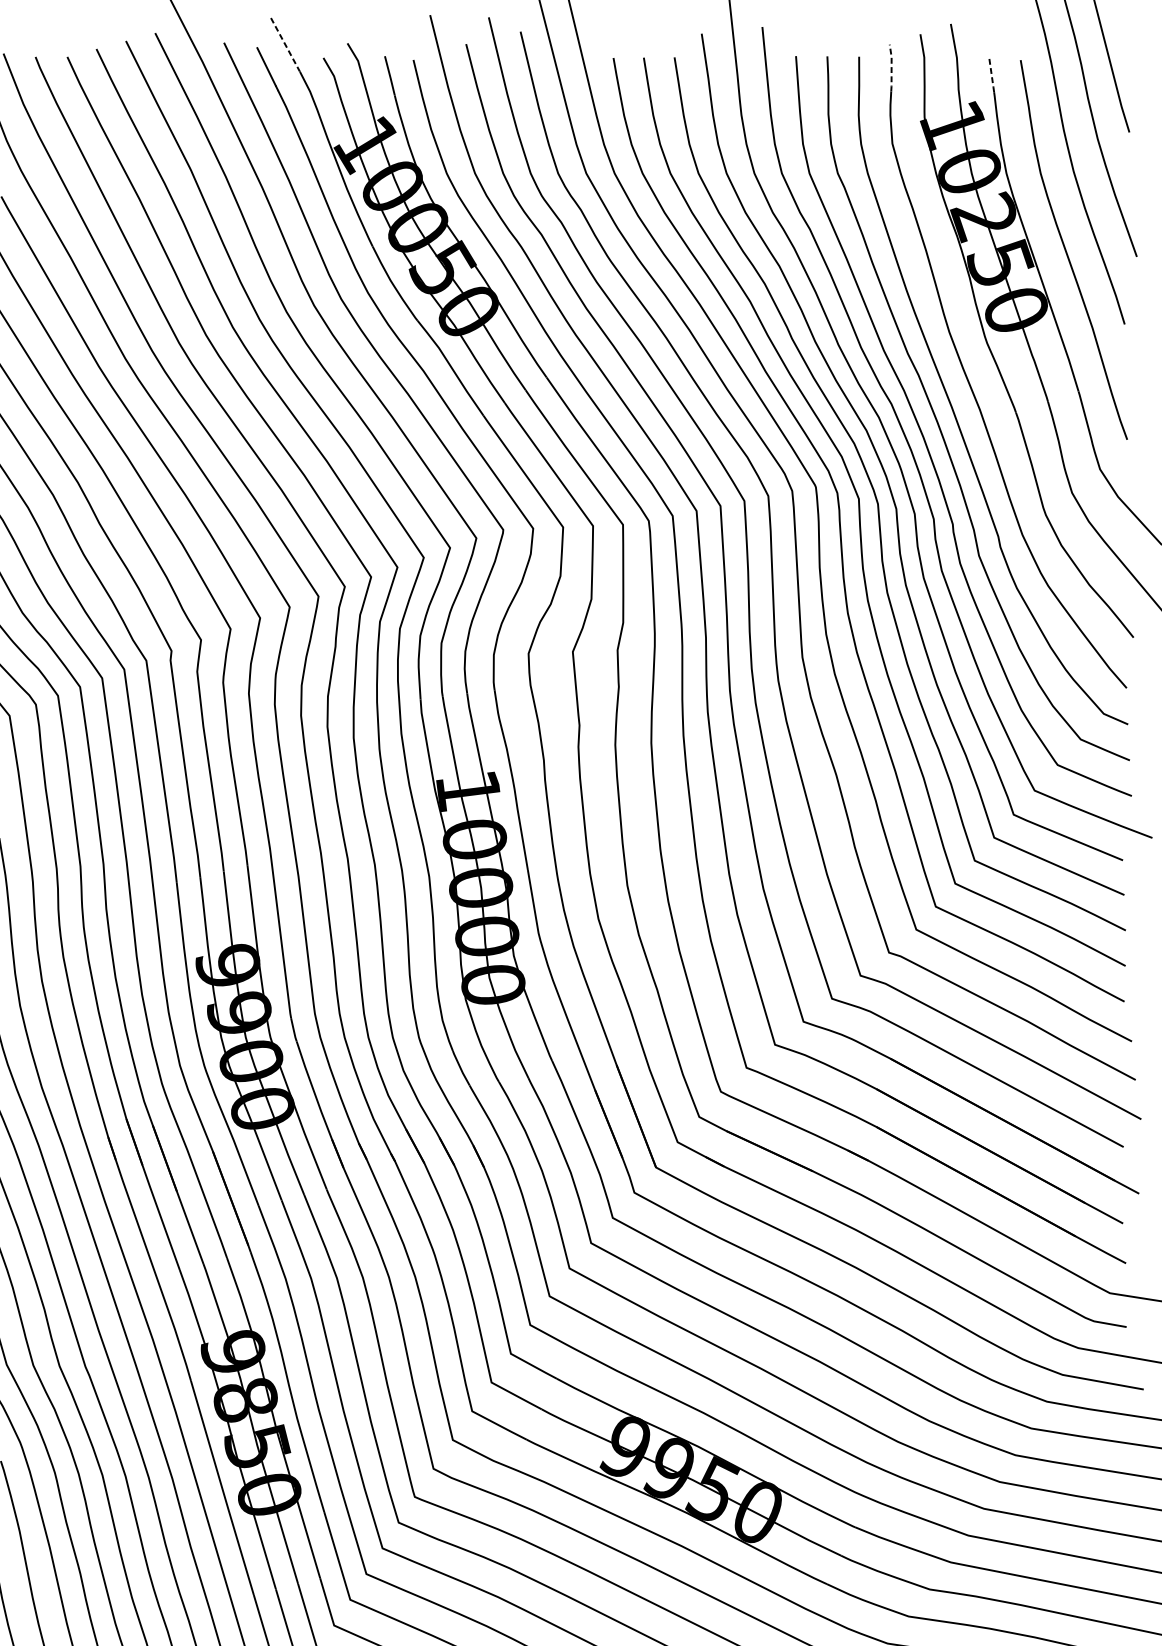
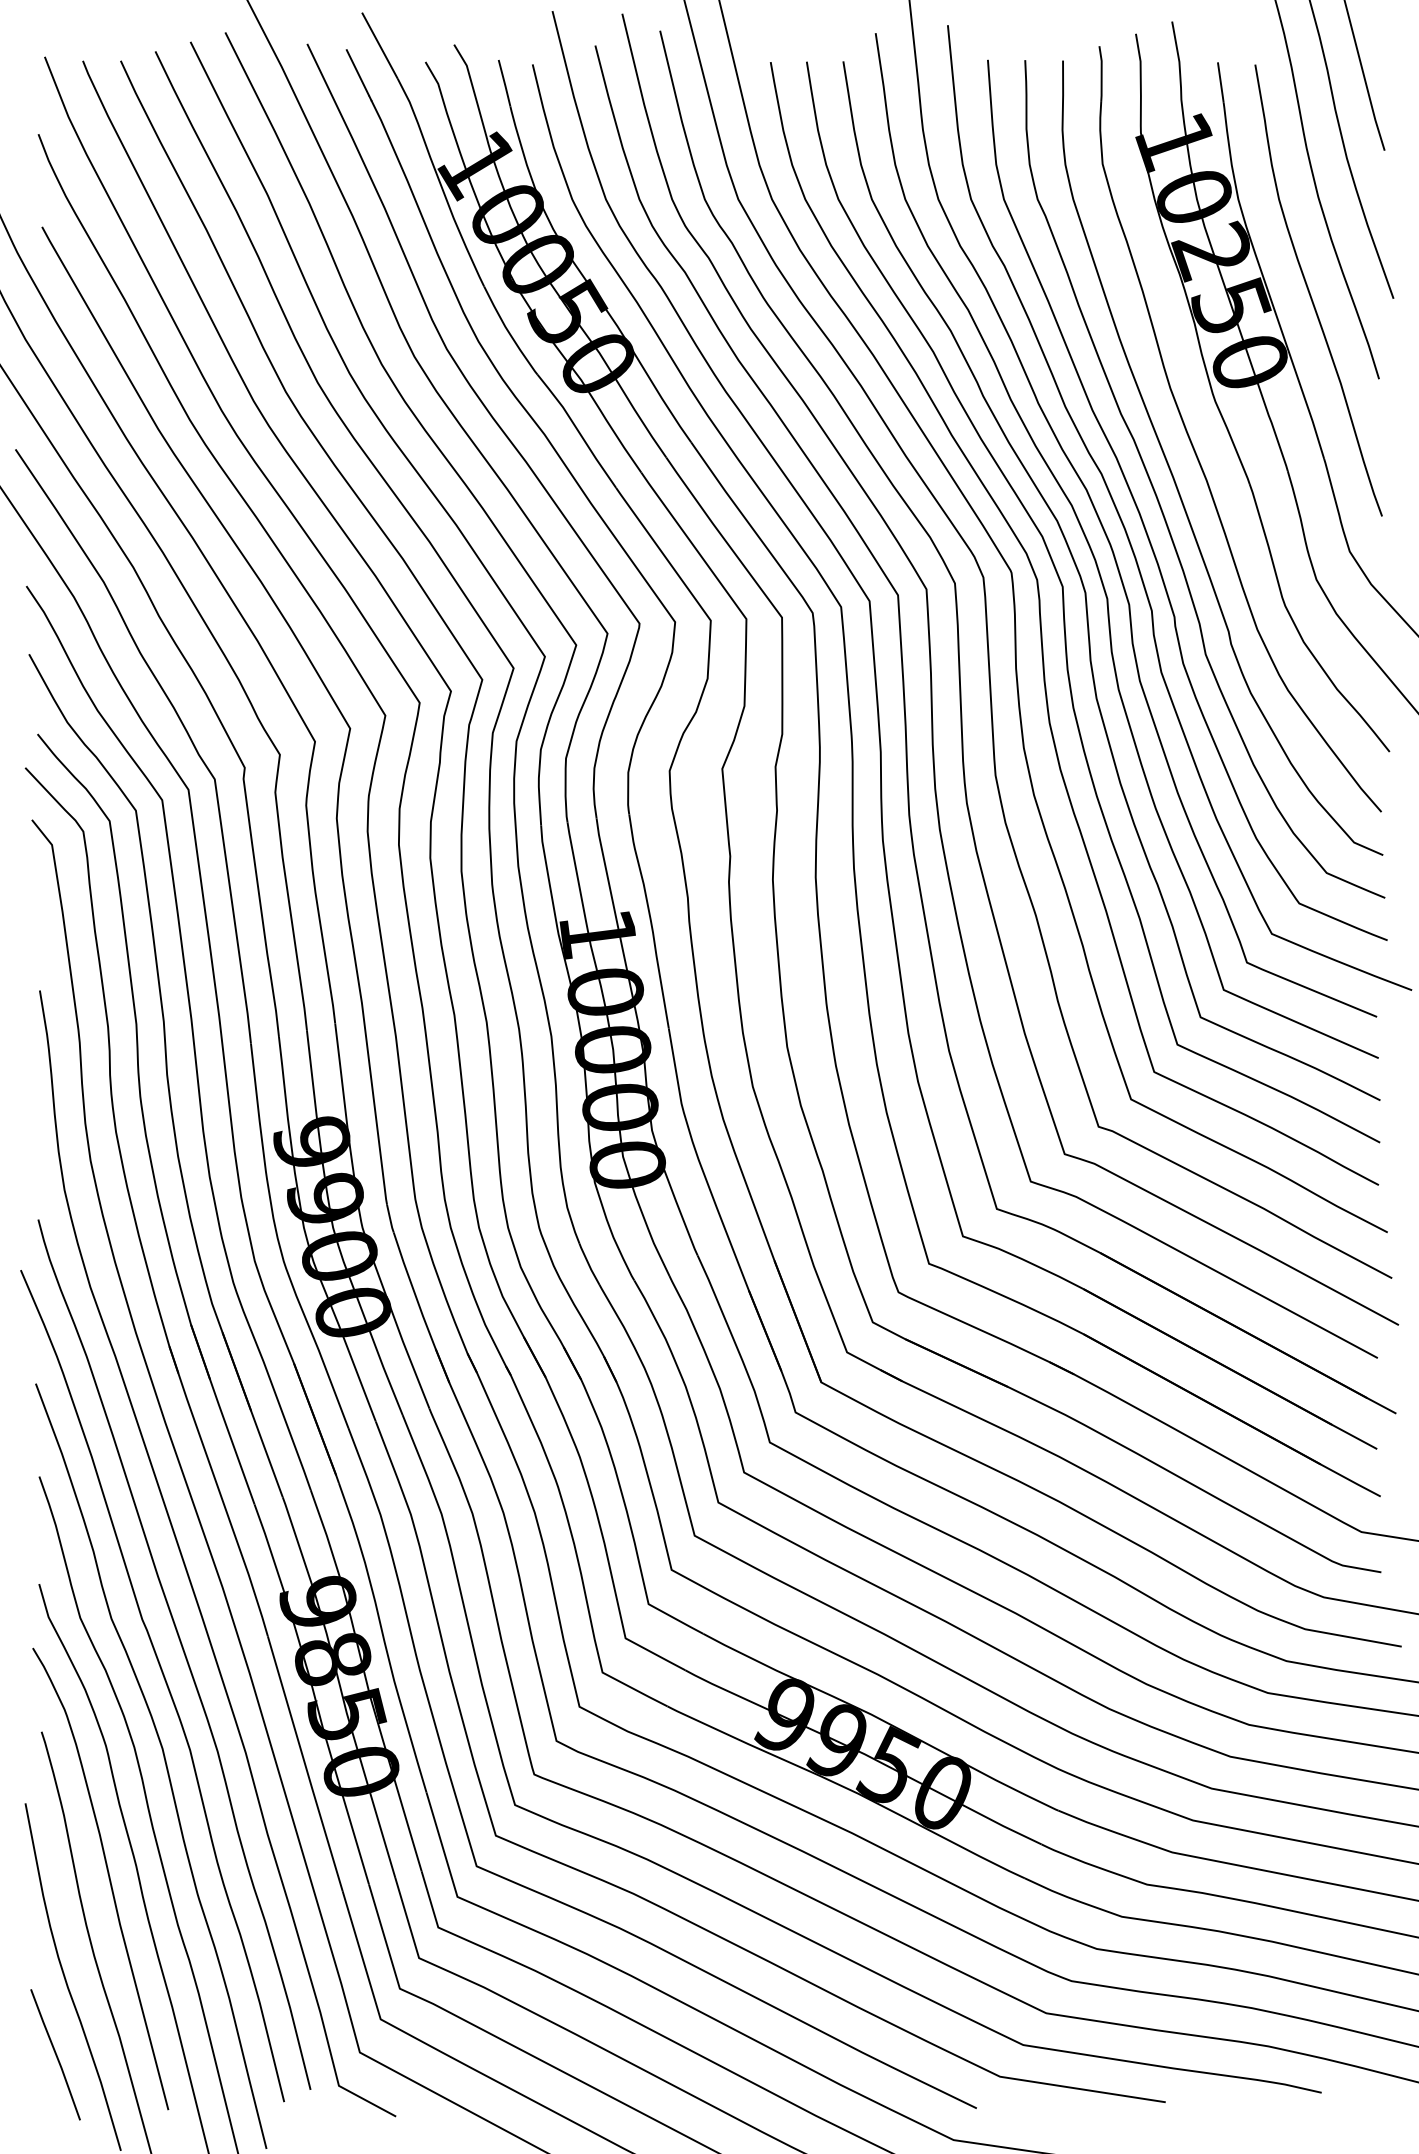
line: (284, 44) -> (379, 45), dashed -> solid
line: (891, 67) -> (1101, 73), dashed -> solid
line: (991, 75) -> (1220, 82), dashed -> solid

